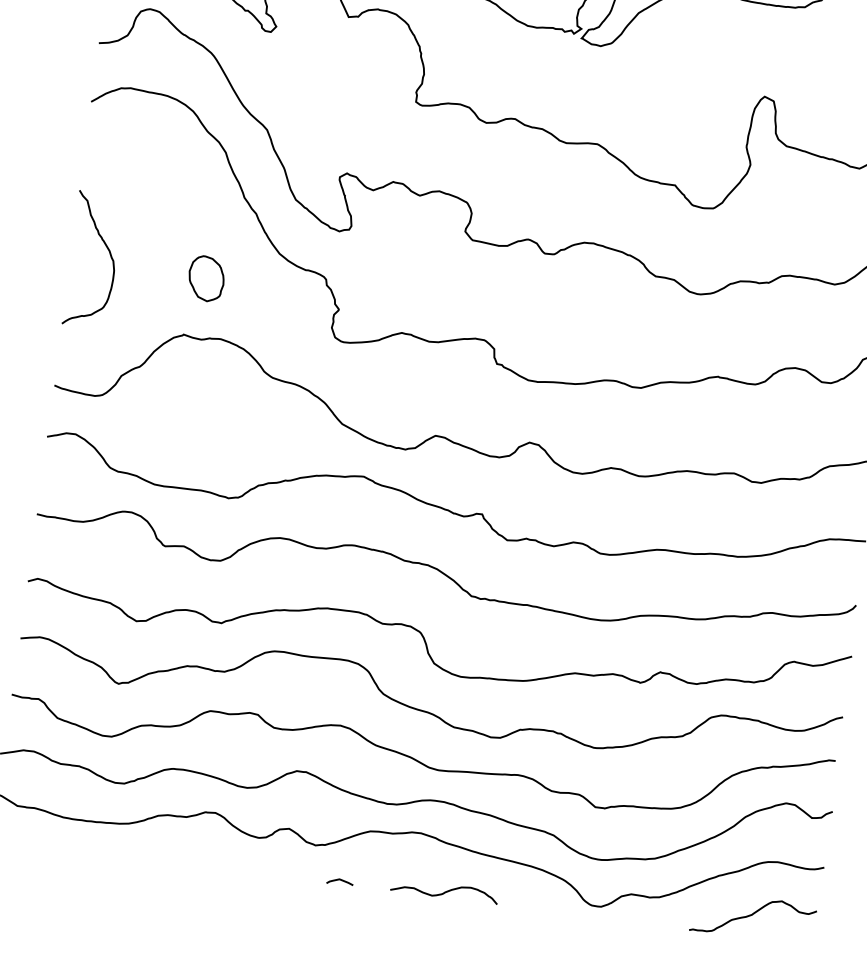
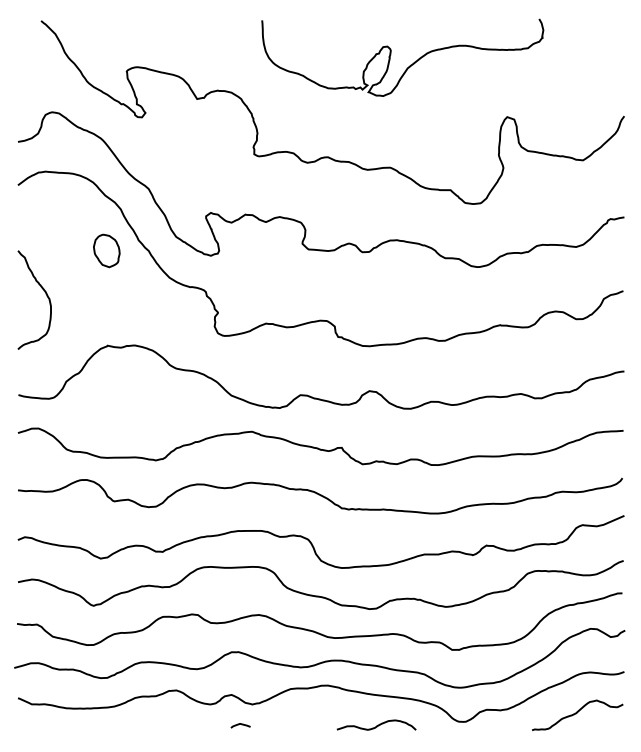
part: (206, 278) -> (106, 250), moved
curve: (340, 880) -> (240, 724), moved
curve: (444, 891) -> (376, 725), moved

